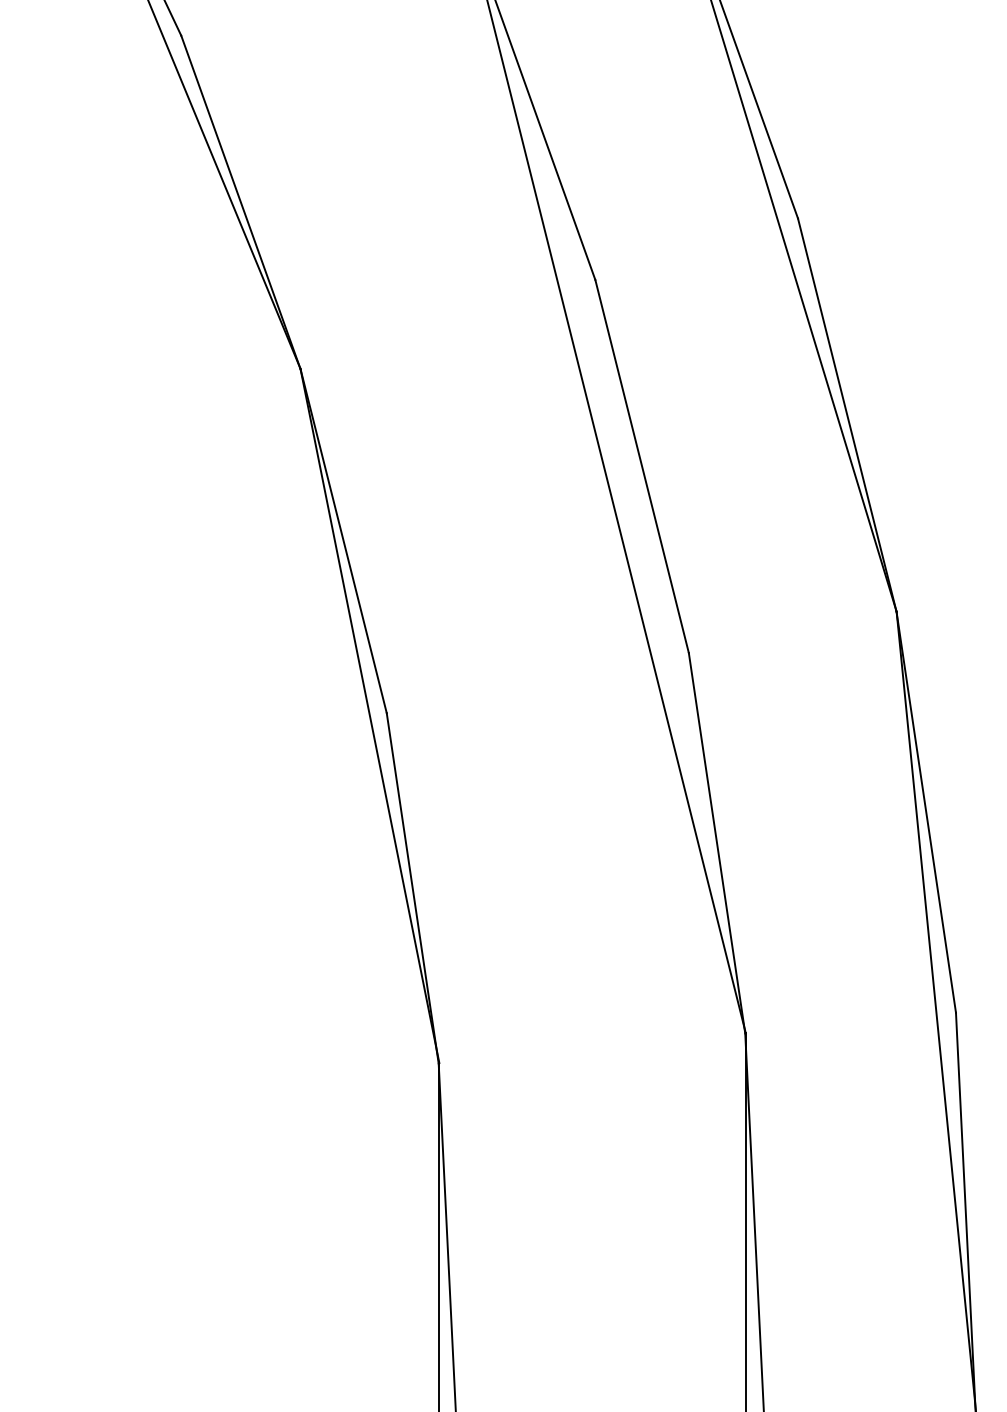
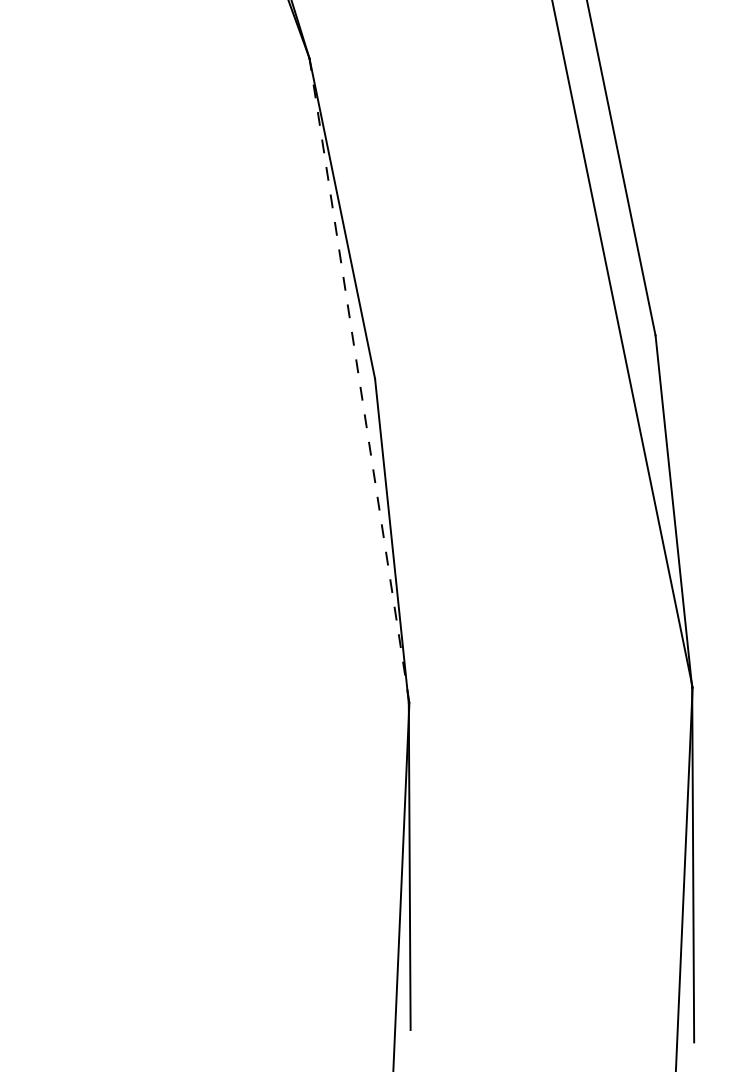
line: (369, 715) -> (359, 380), solid -> dashed

